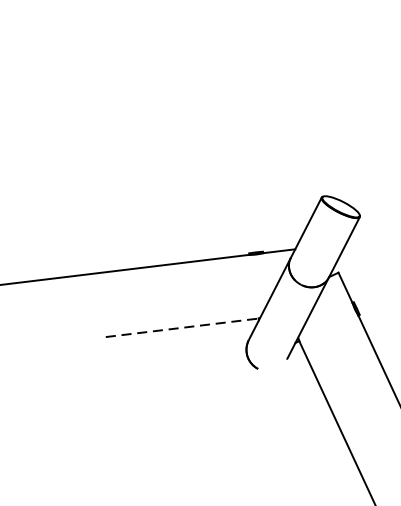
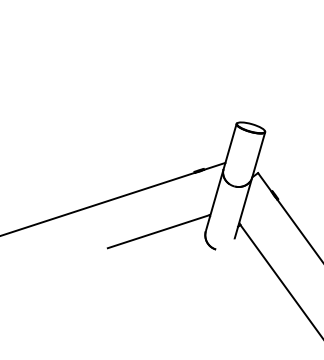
line: (183, 327) -> (159, 231), dashed -> solid

